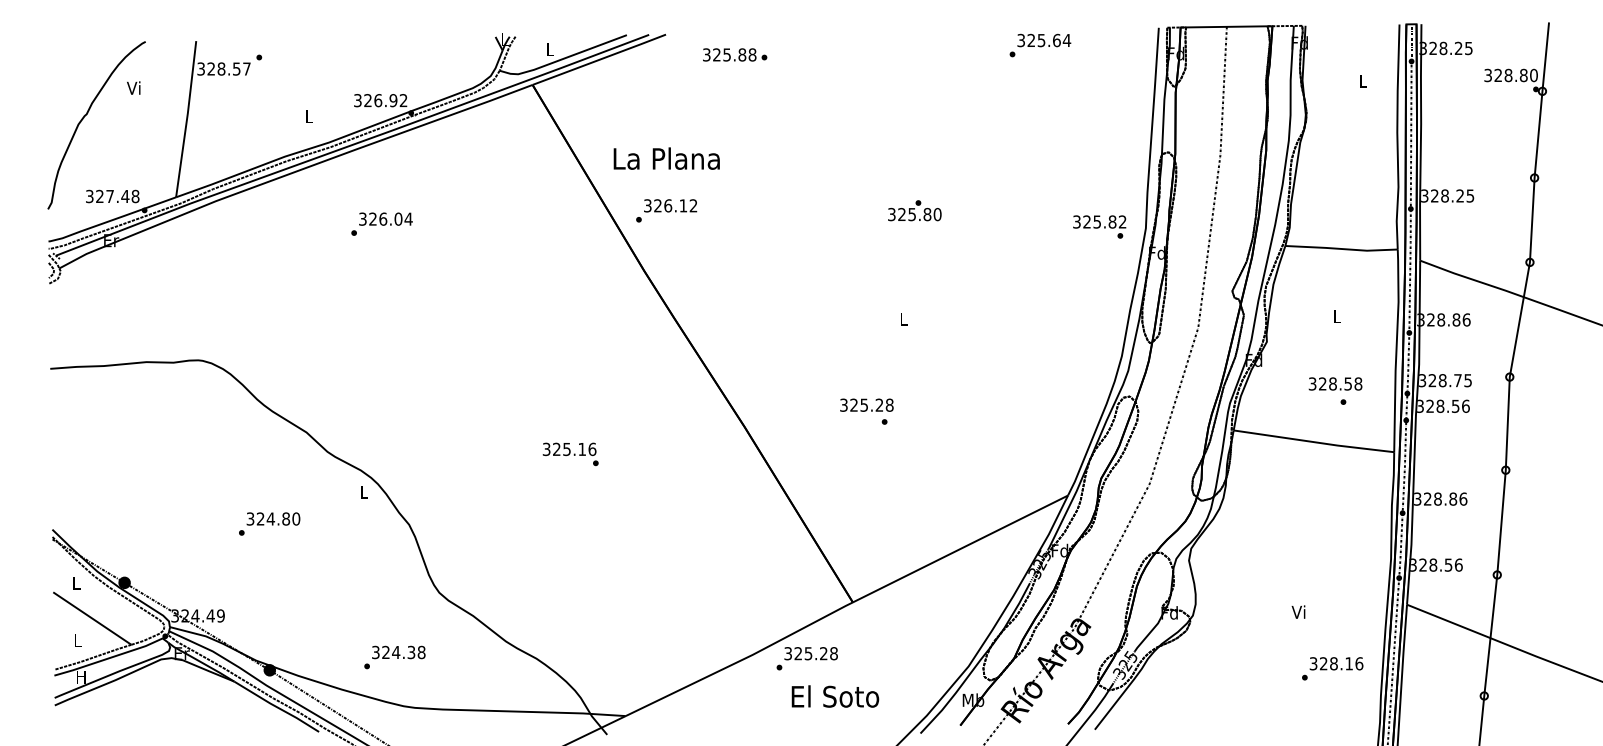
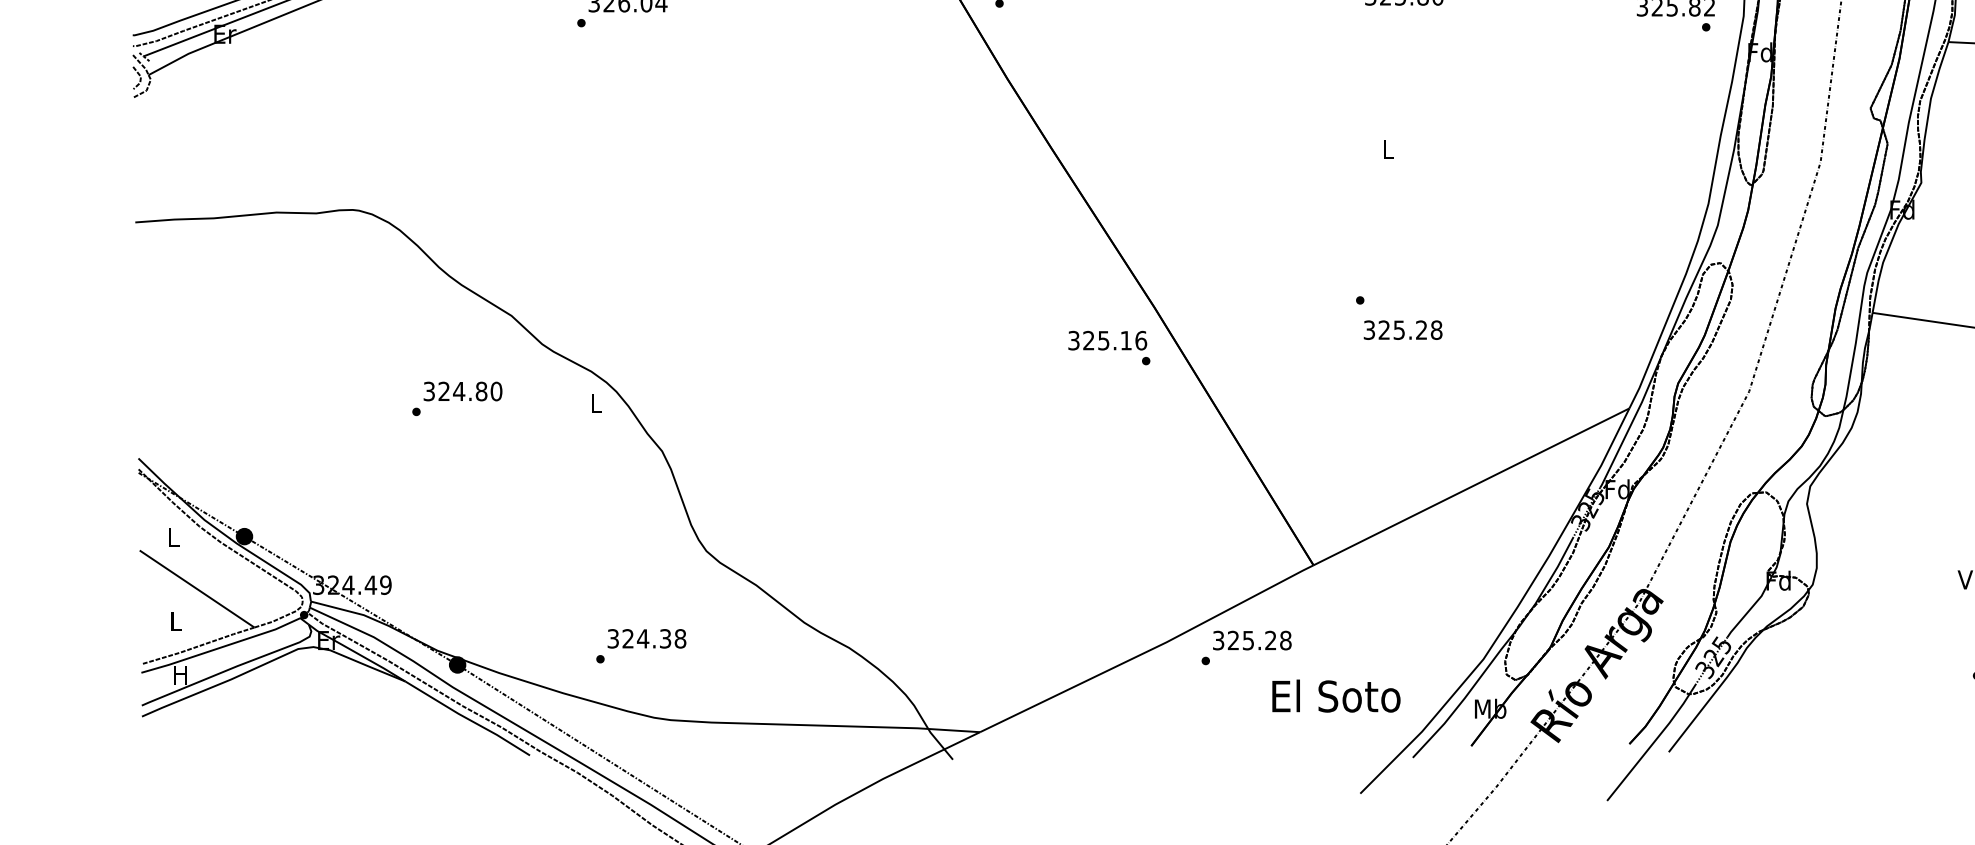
text: (866, 404) -> (1402, 329), moved
text: (570, 454) -> (1108, 348), moved
text: (269, 523) -> (457, 398), moved
text: (835, 696) -> (1336, 696), moved

